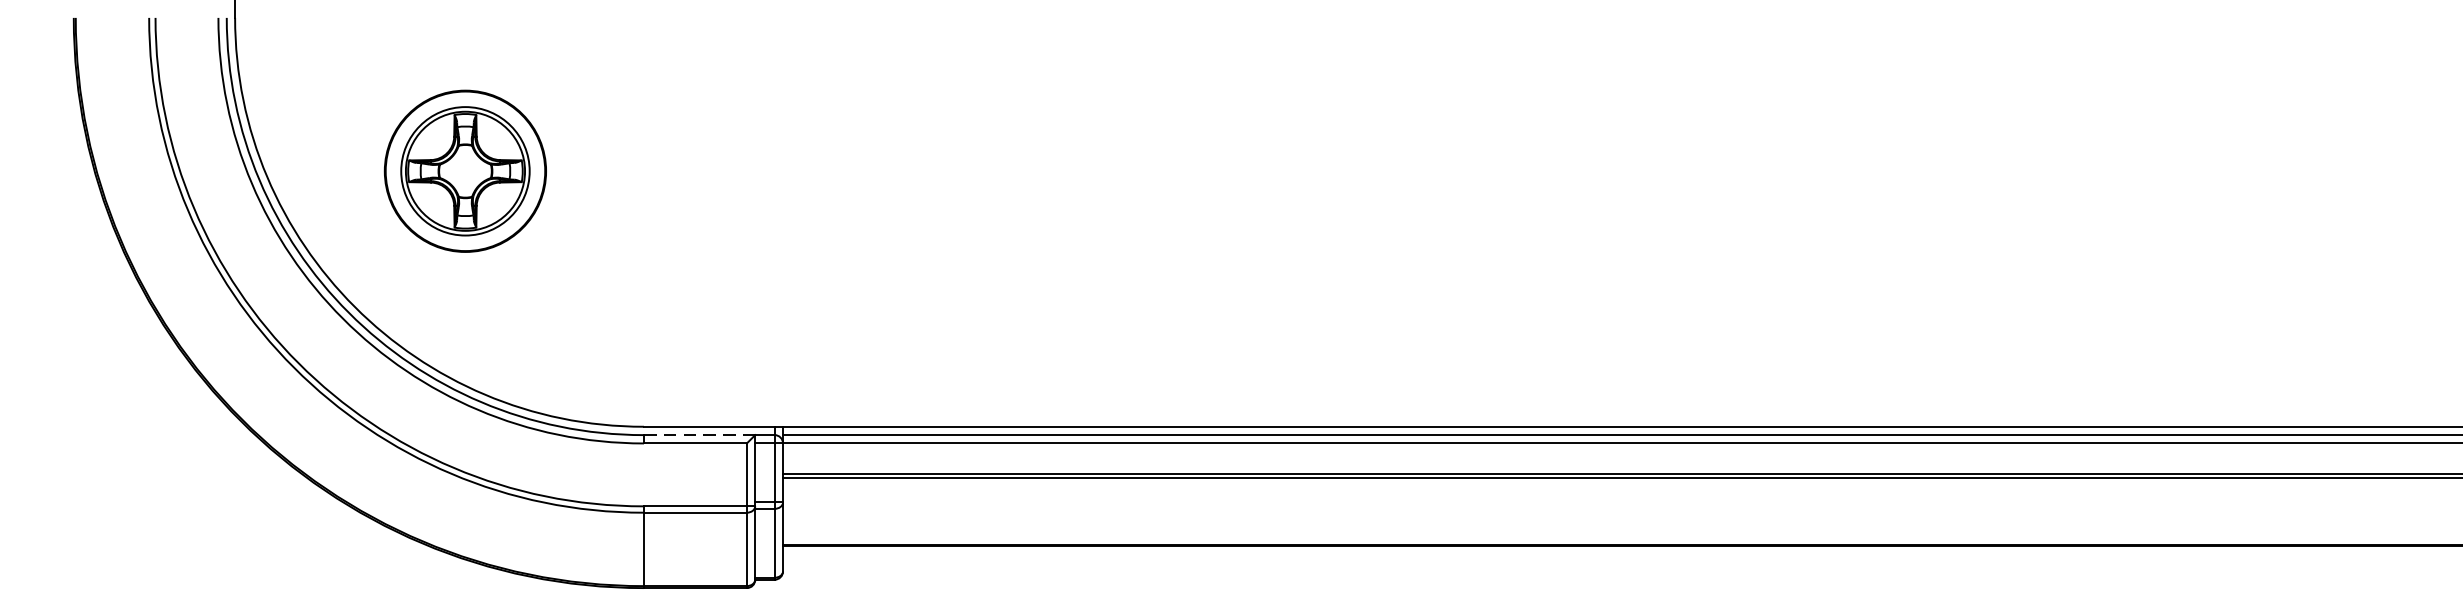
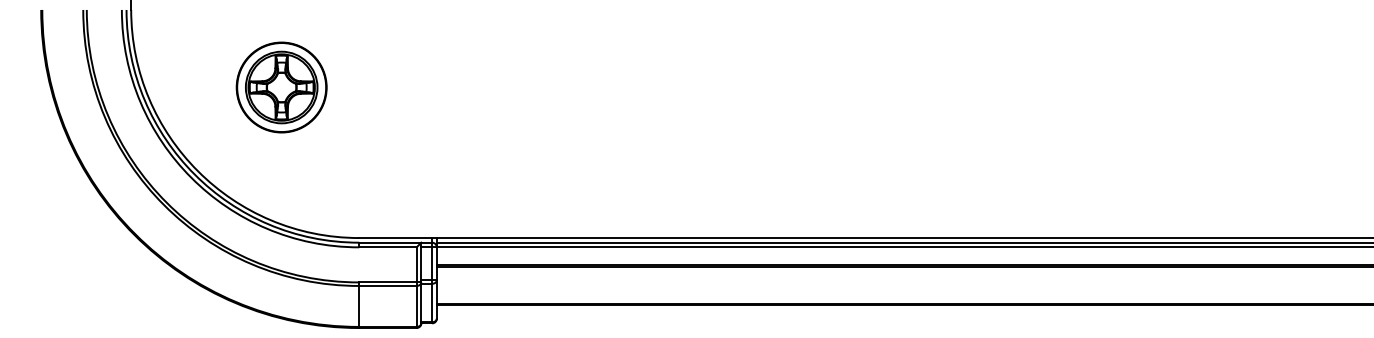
part: (465, 171) -> (281, 87), moved
line: (698, 434) -> (389, 242), dashed -> solid

